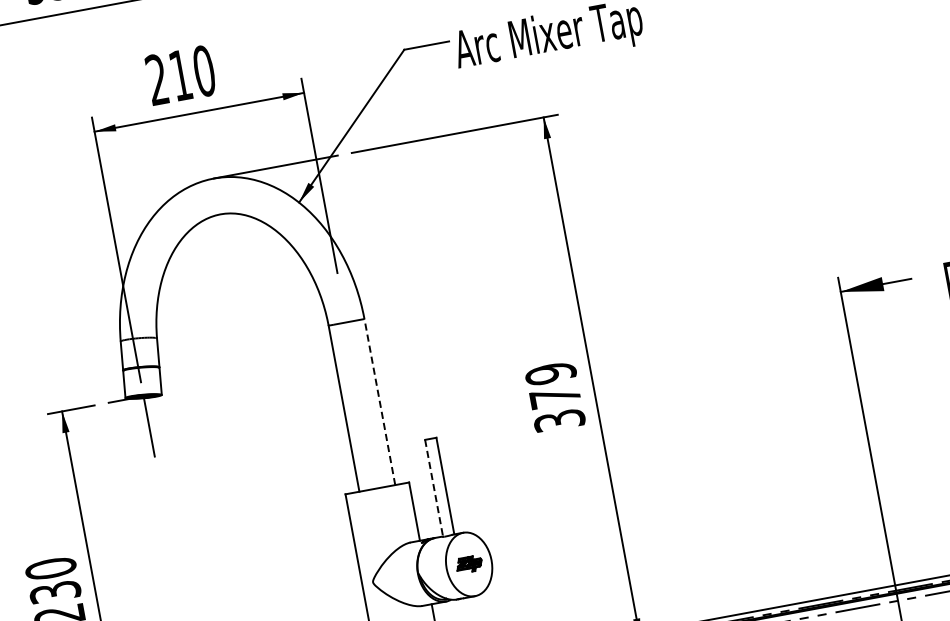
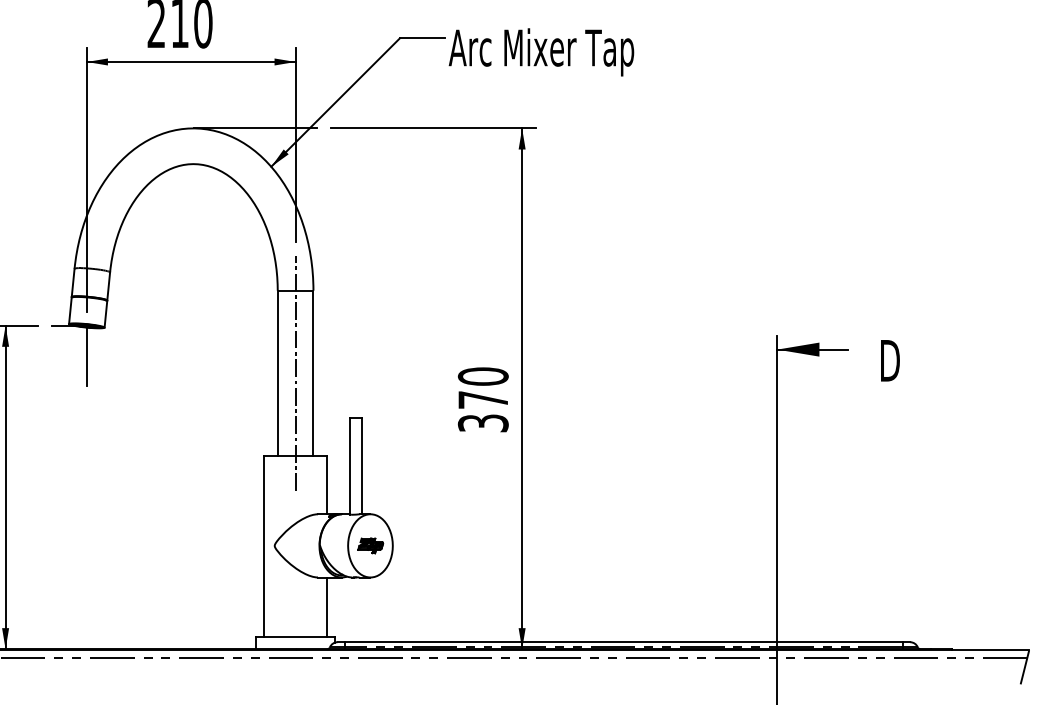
text: (551, 373) -> (483, 376), 379 -> 370
line: (379, 402) -> (313, 373), dashed -> solid
line: (361, 405) -> (295, 373), added
line: (434, 488) -> (350, 466), dashed -> solid

